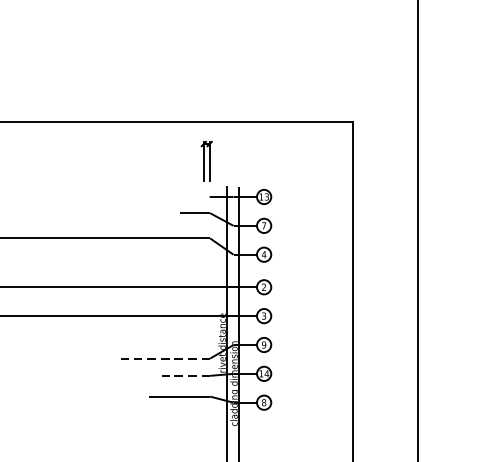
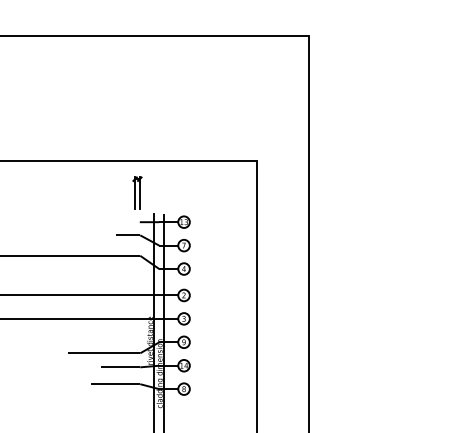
line: (164, 358) -> (103, 353), dashed -> solid
line: (185, 376) -> (120, 367), dashed -> solid

